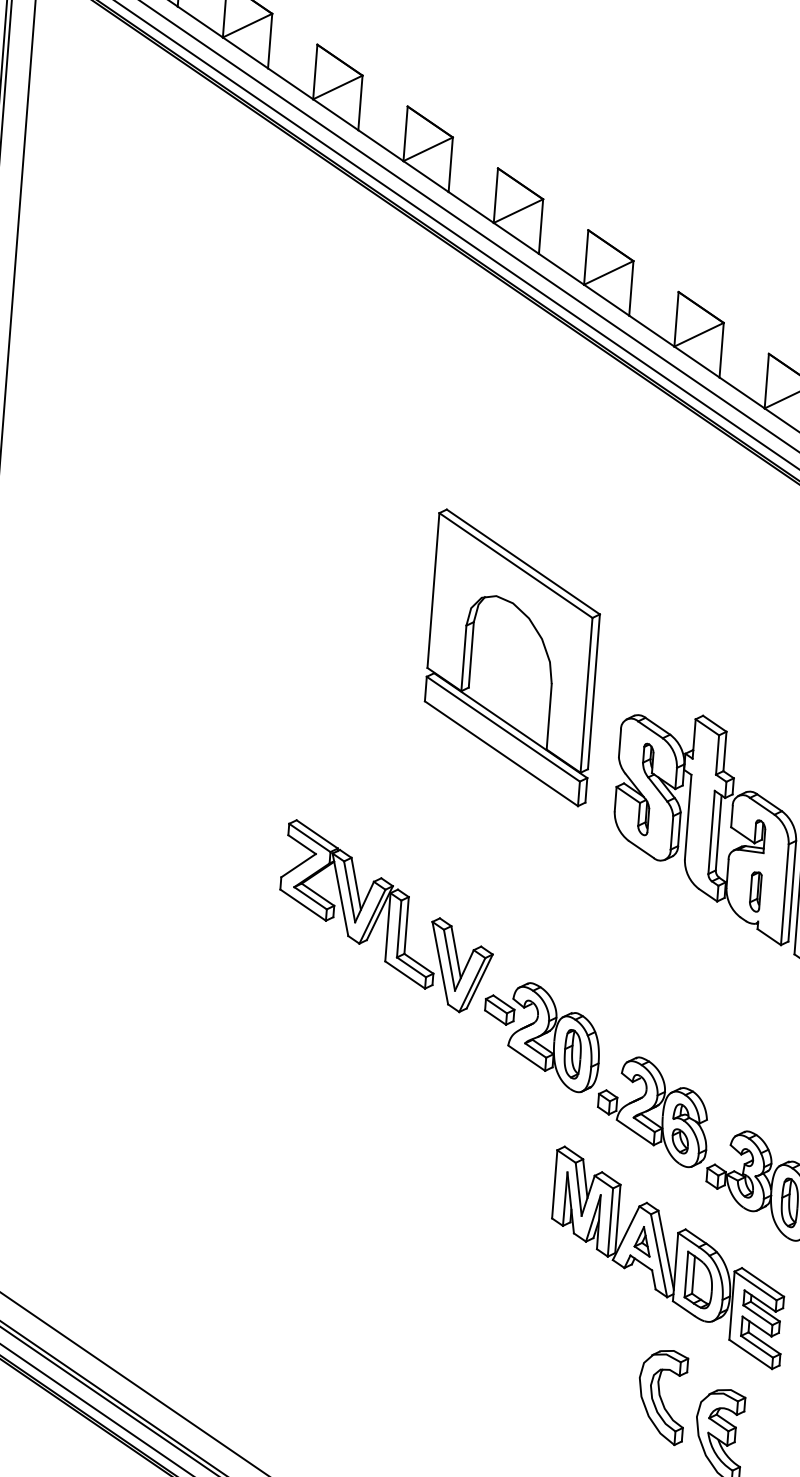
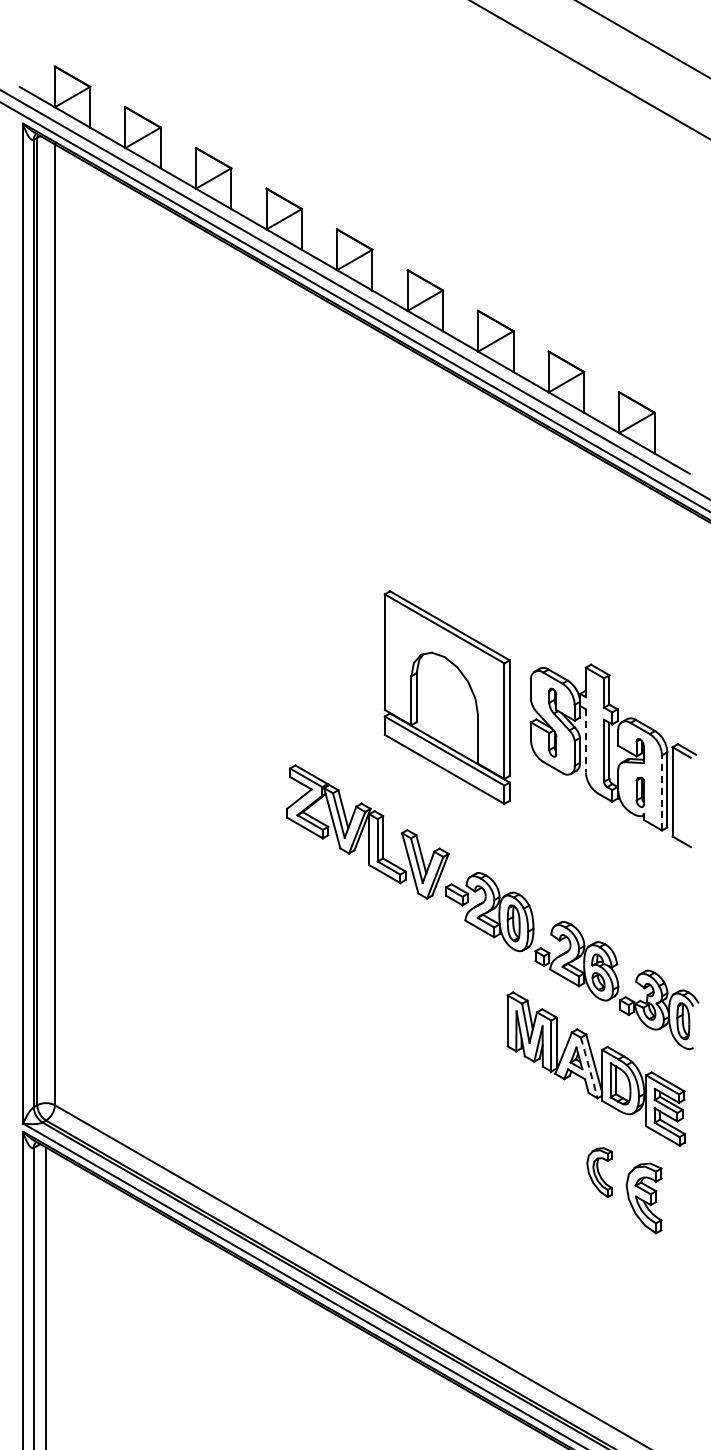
part: (511, 657) -> (446, 697), moved
line: (687, 816) -> (585, 740), solid -> dashed
line: (785, 894) -> (662, 792), solid -> dashed
line: (659, 1256) -> (589, 1068), solid -> dashed
part: (661, 1396) -> (599, 1172), size x0.7

